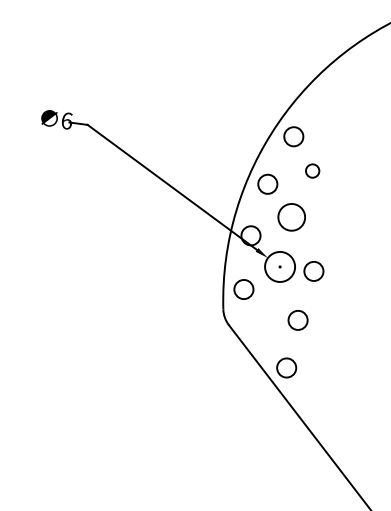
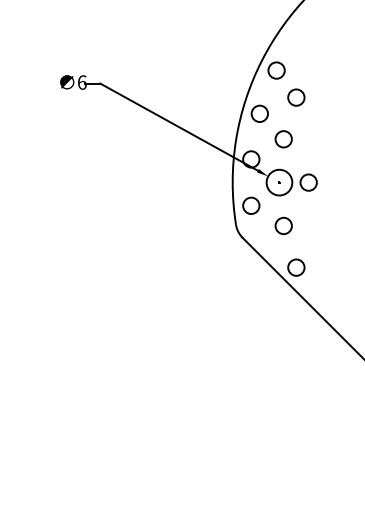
circle: (312, 170) -> (296, 97), size x1.43
circle: (291, 217) -> (283, 139), size x0.71
circle: (297, 319) -> (283, 225), moved

